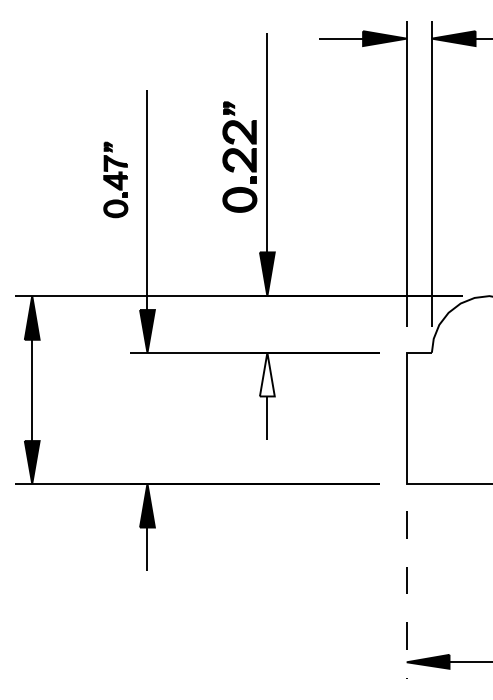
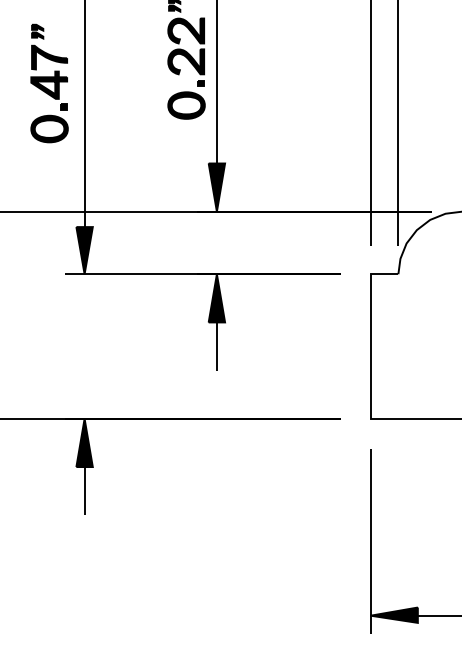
part: (115, 179) -> (49, 83), size x1.43
fill: (266, 374) -> (215, 298), added
line: (406, 595) -> (370, 542), dashed -> solid

